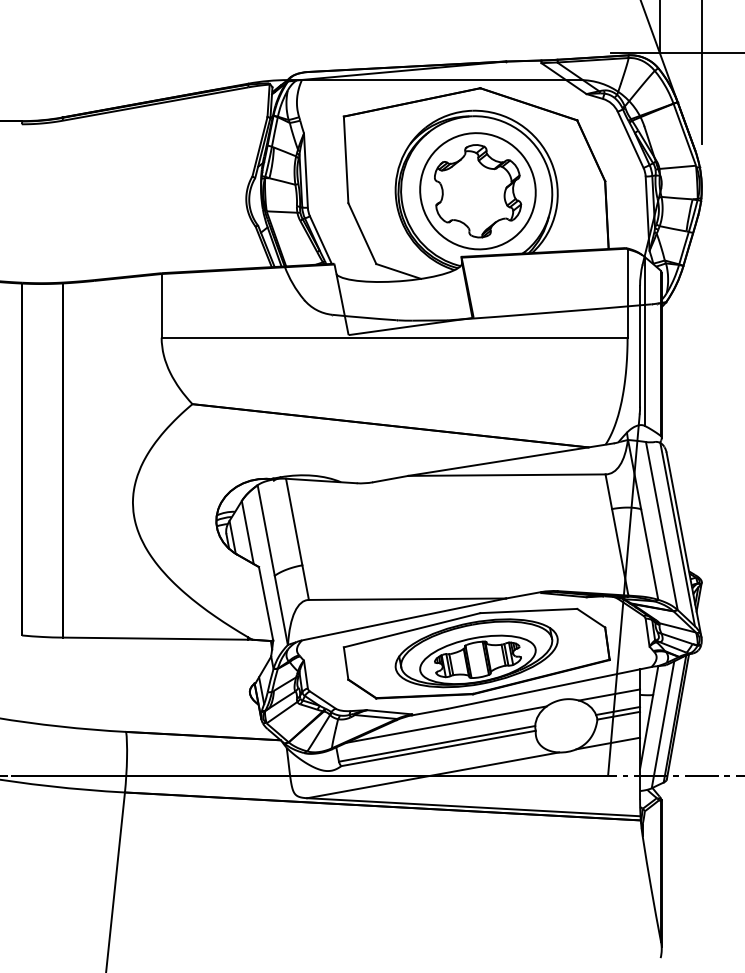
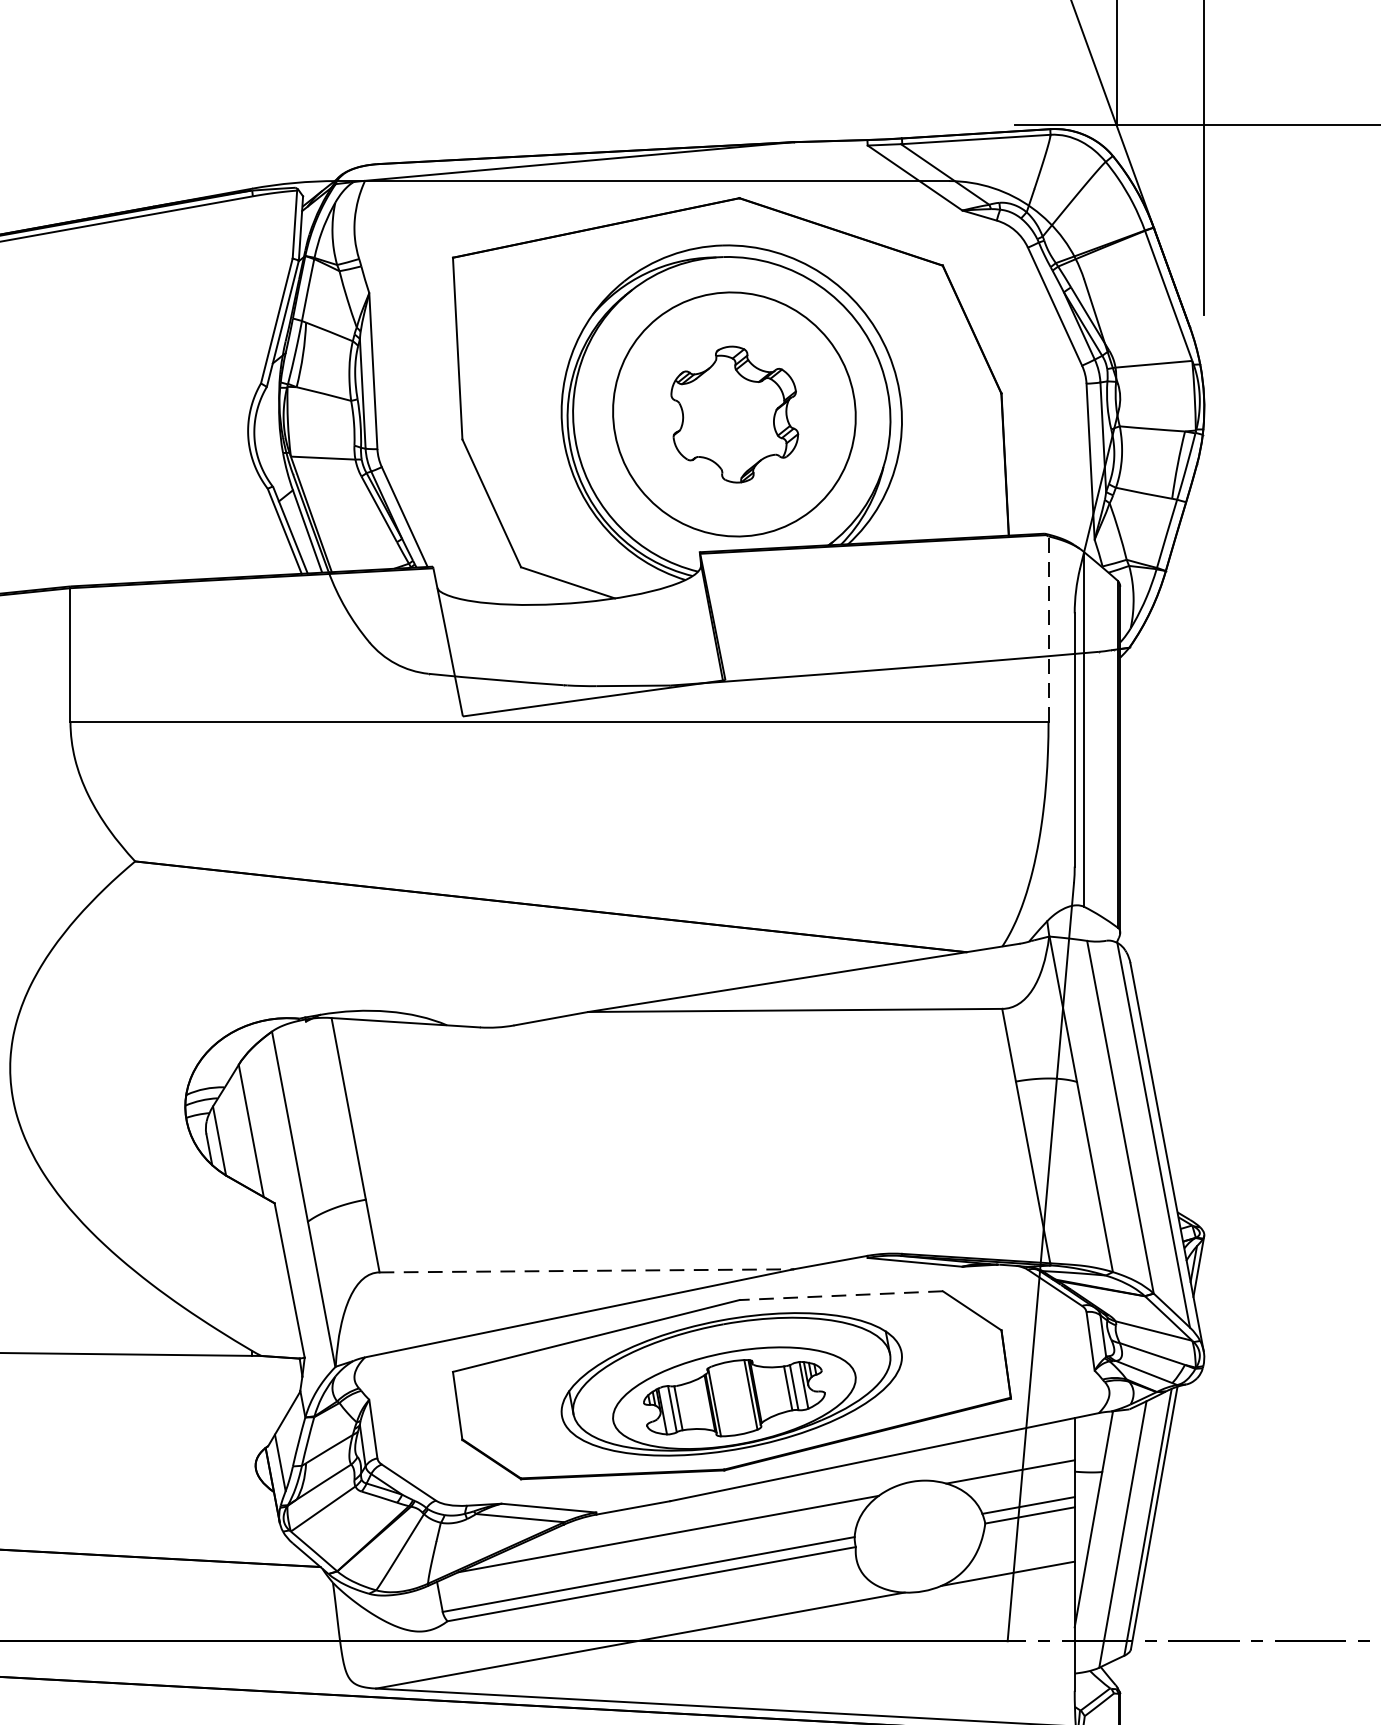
part: (478, 191) -> (735, 414), size x0.7
line: (627, 293) -> (1048, 629), solid -> dashed
line: (407, 599) -> (586, 1271), solid -> dashed
line: (528, 611) -> (840, 1296), solid -> dashed

